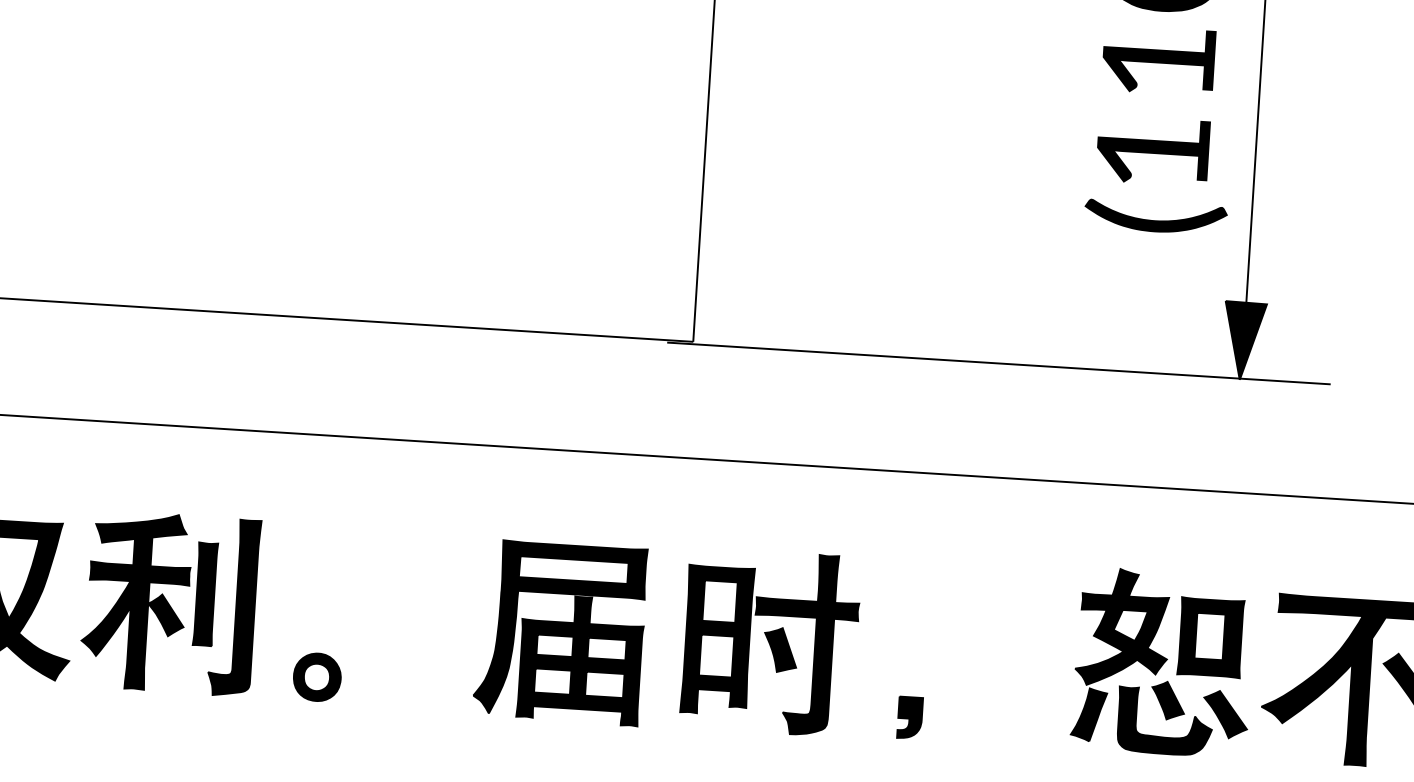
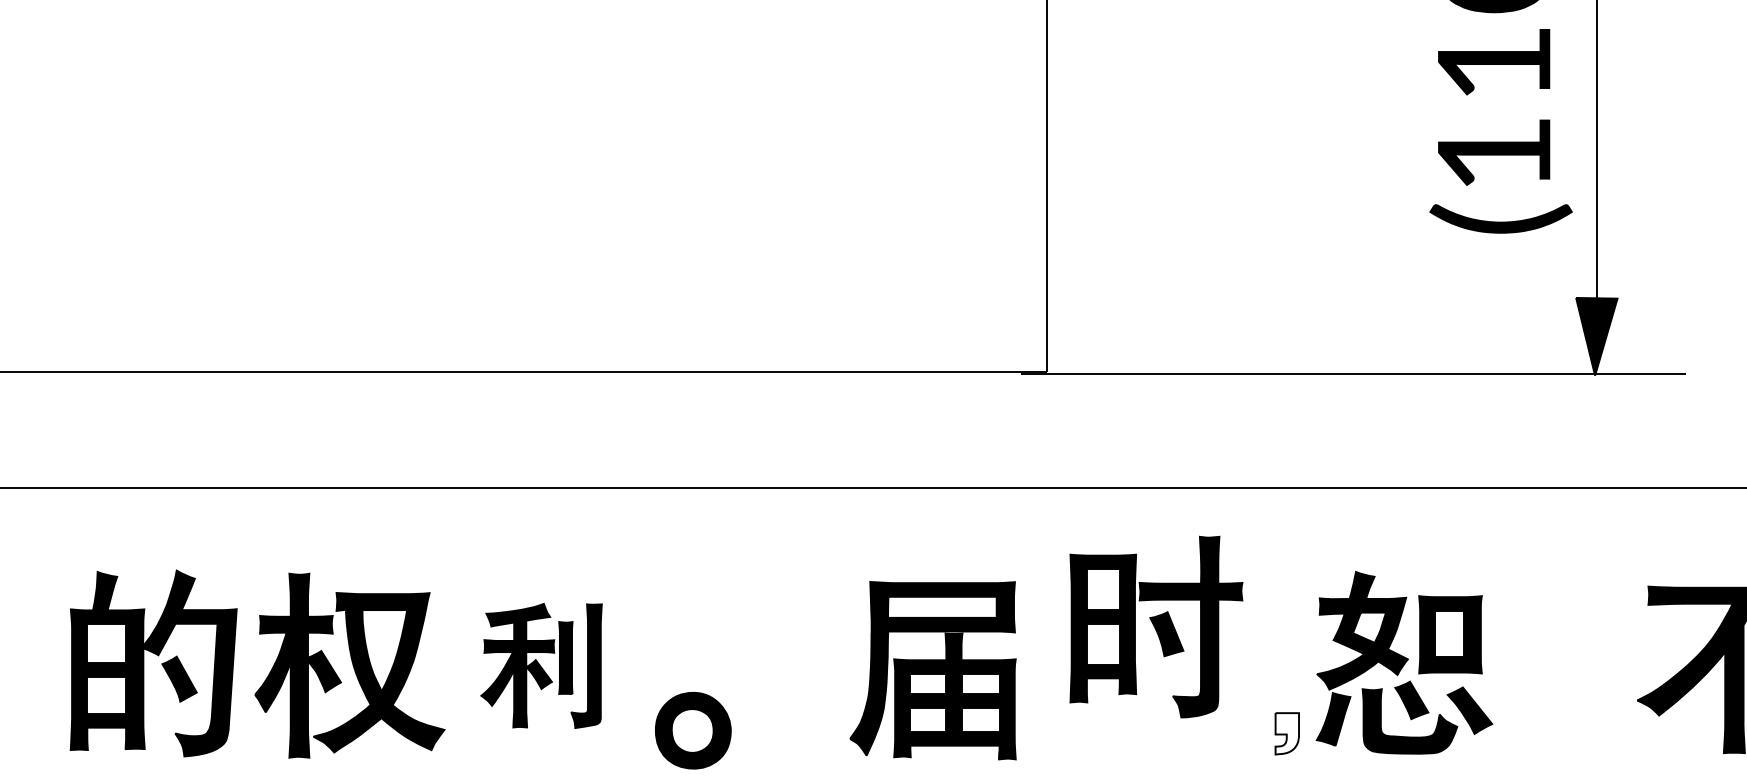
part: (170, 602) -> (541, 665), size x0.7
part: (770, 641) -> (1156, 626), moved
part: (1163, 662) -> (1404, 662), moved
part: (316, 676) -> (692, 729), size x1.6
fill: (910, 717) -> (1287, 733), removed

